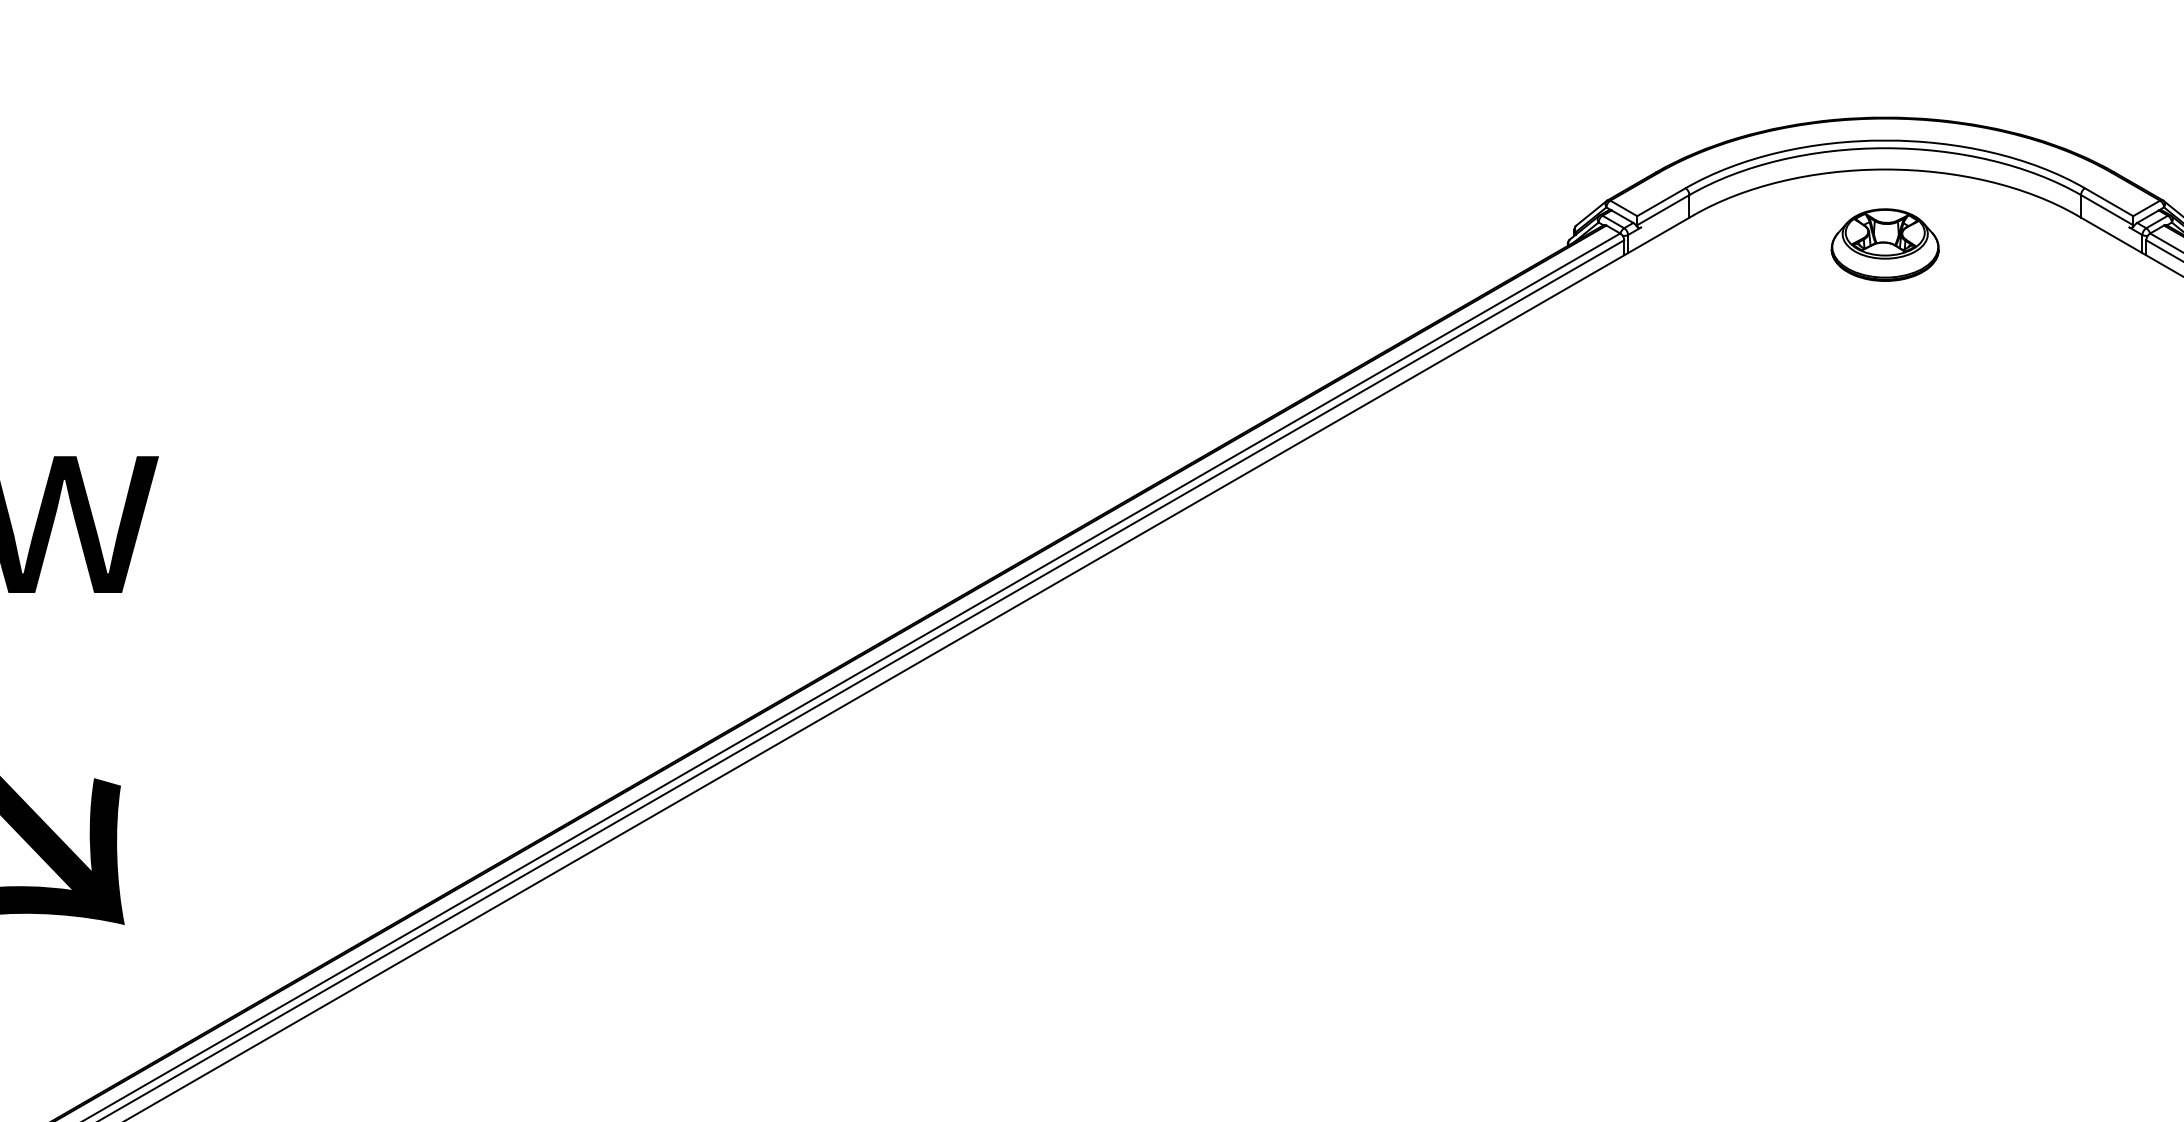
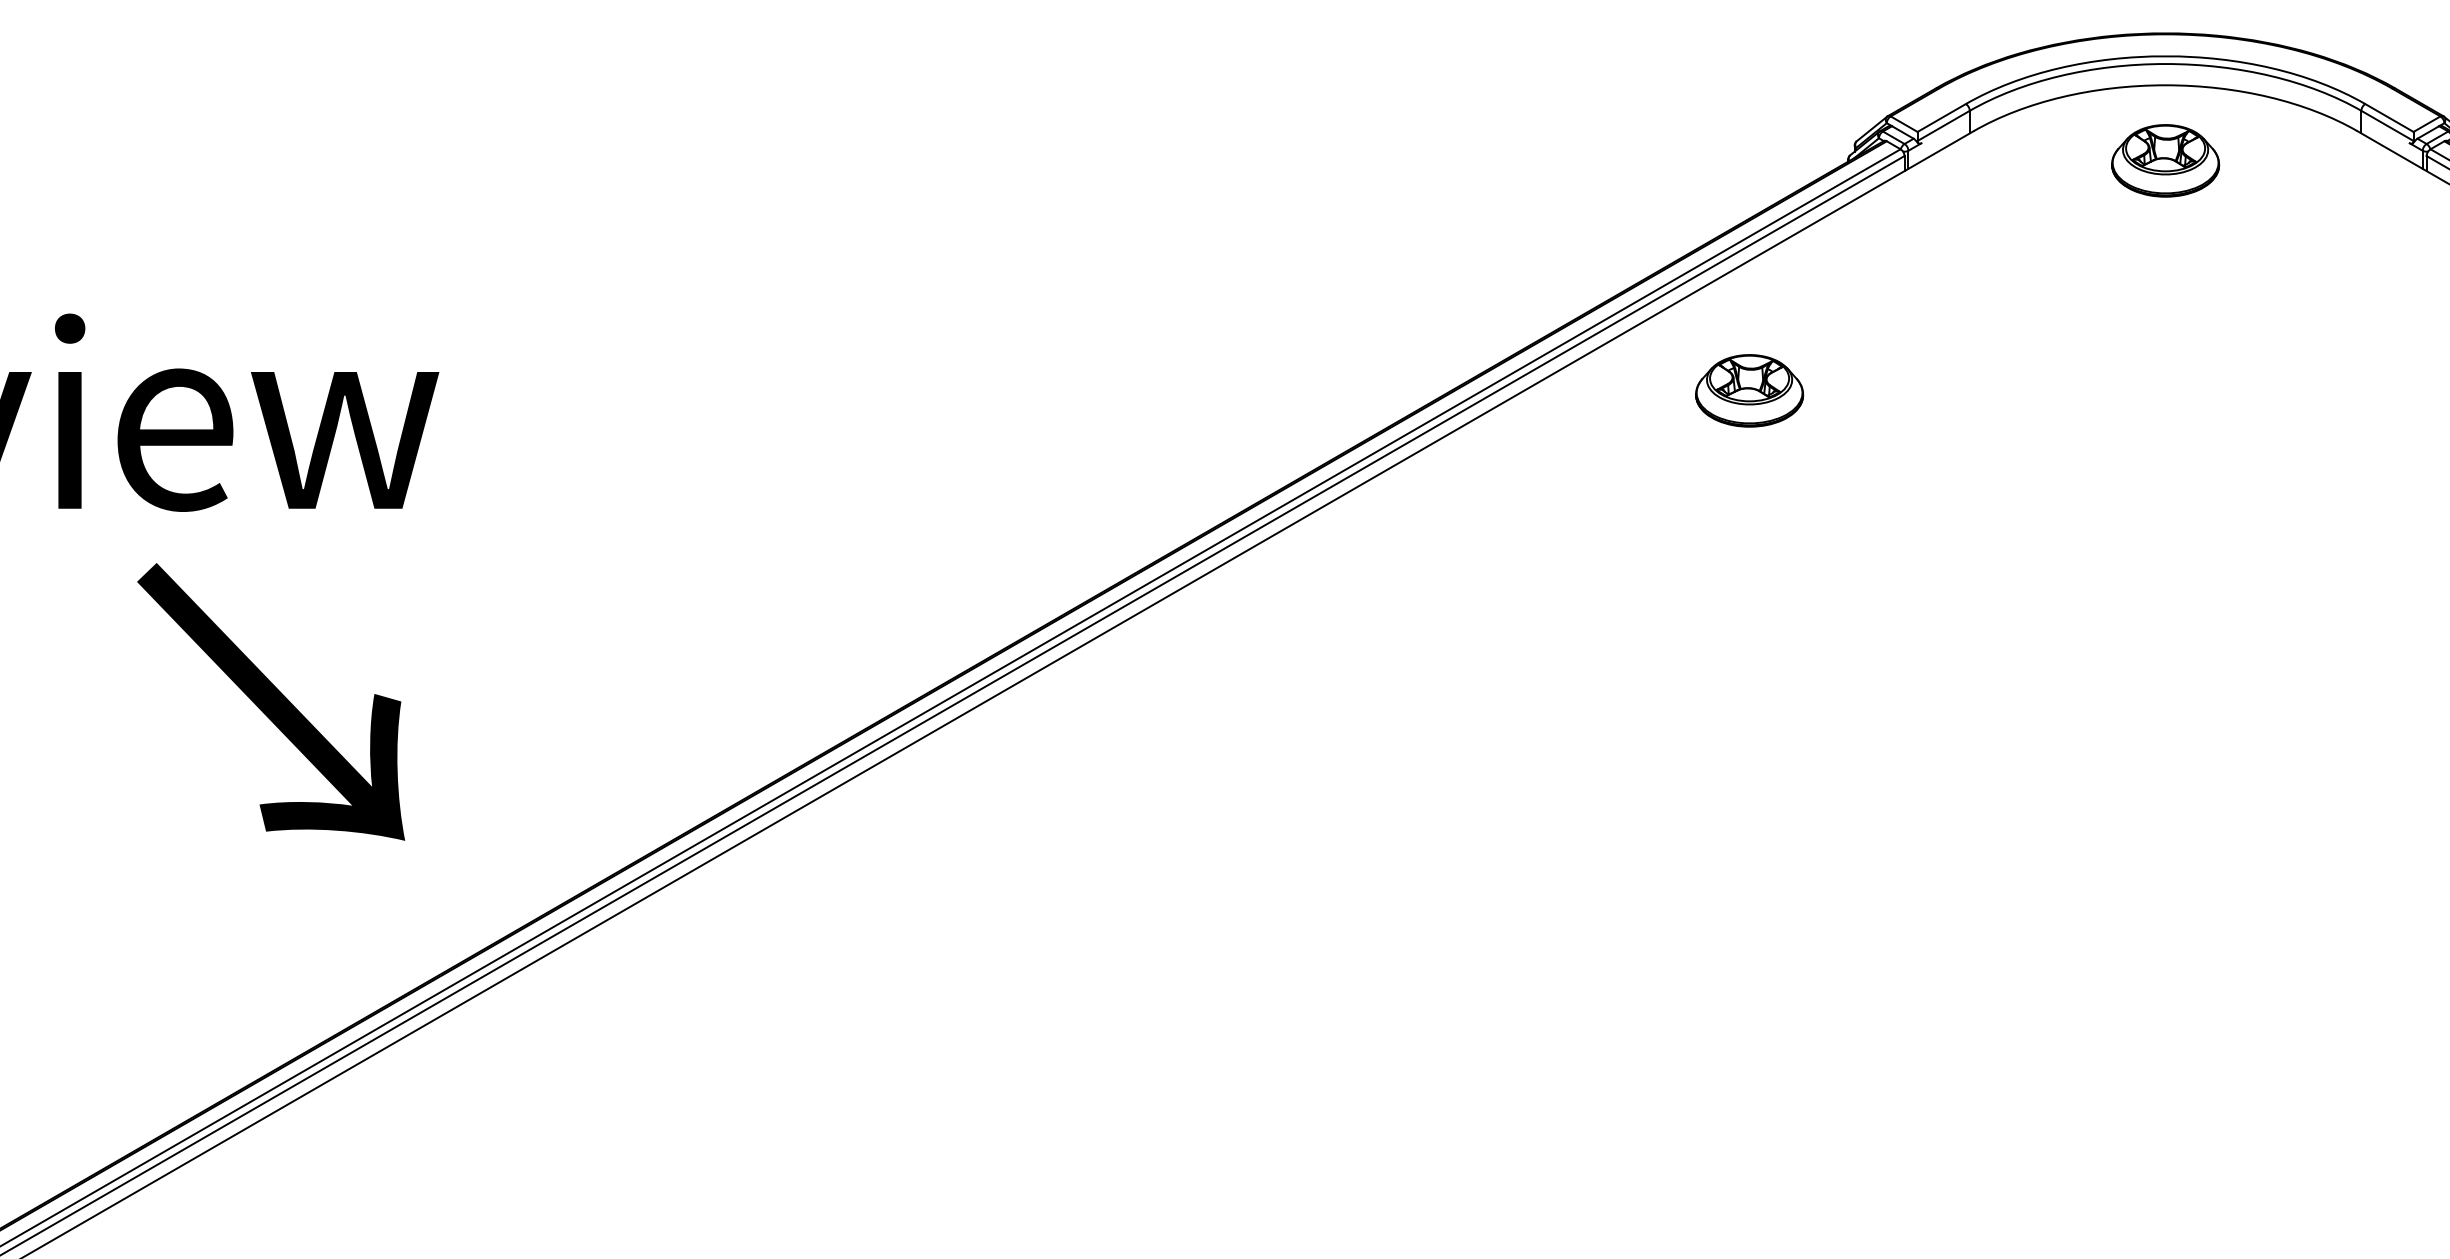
part: (1469, 474) -> (1749, 390), added

